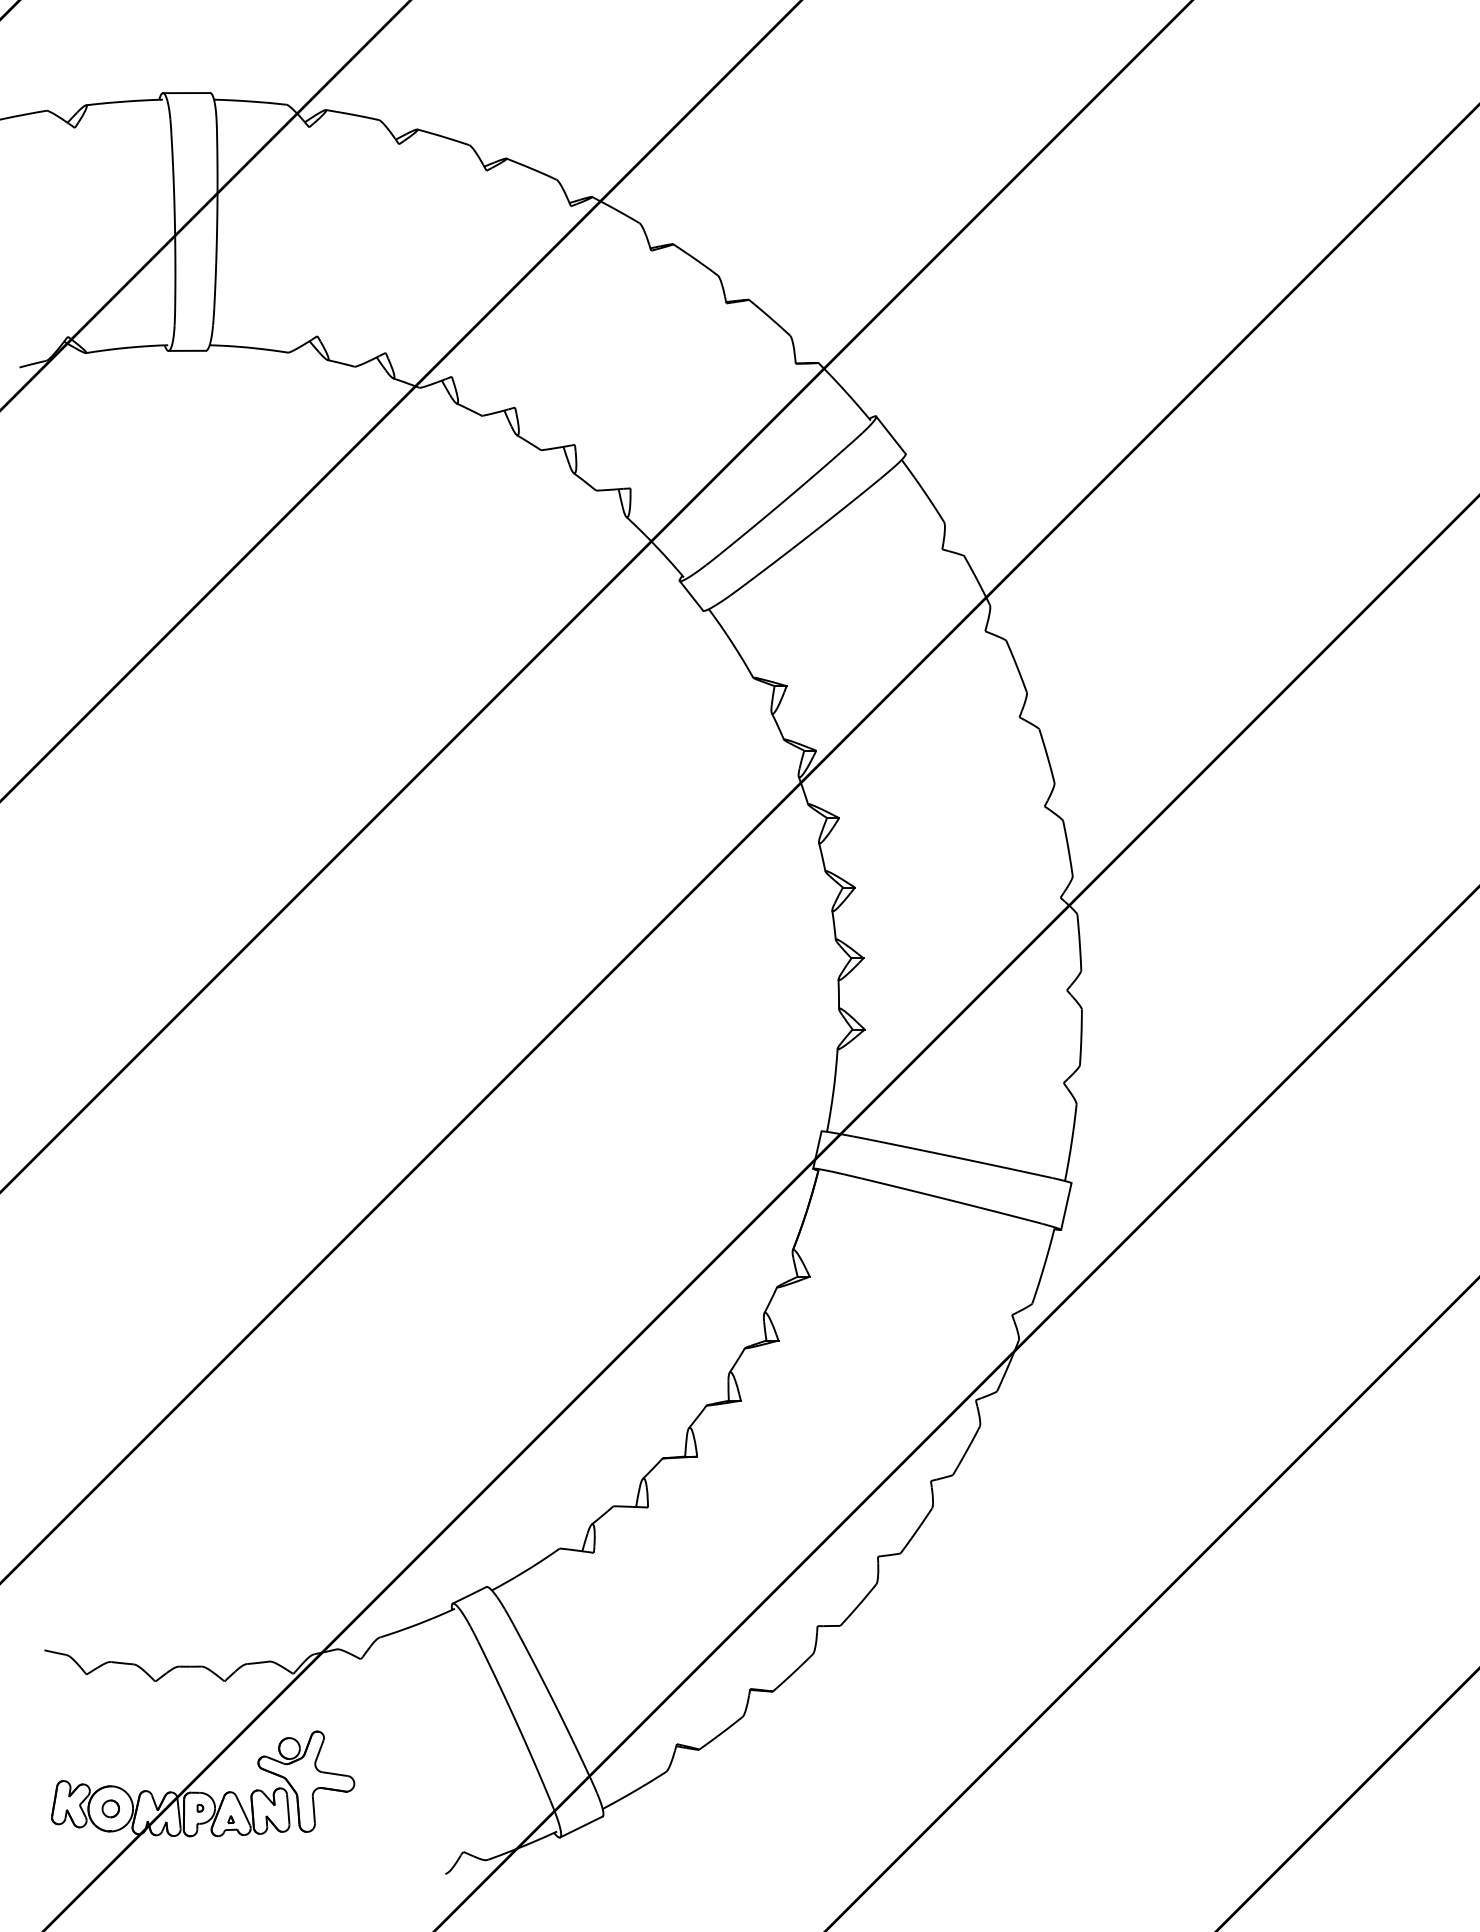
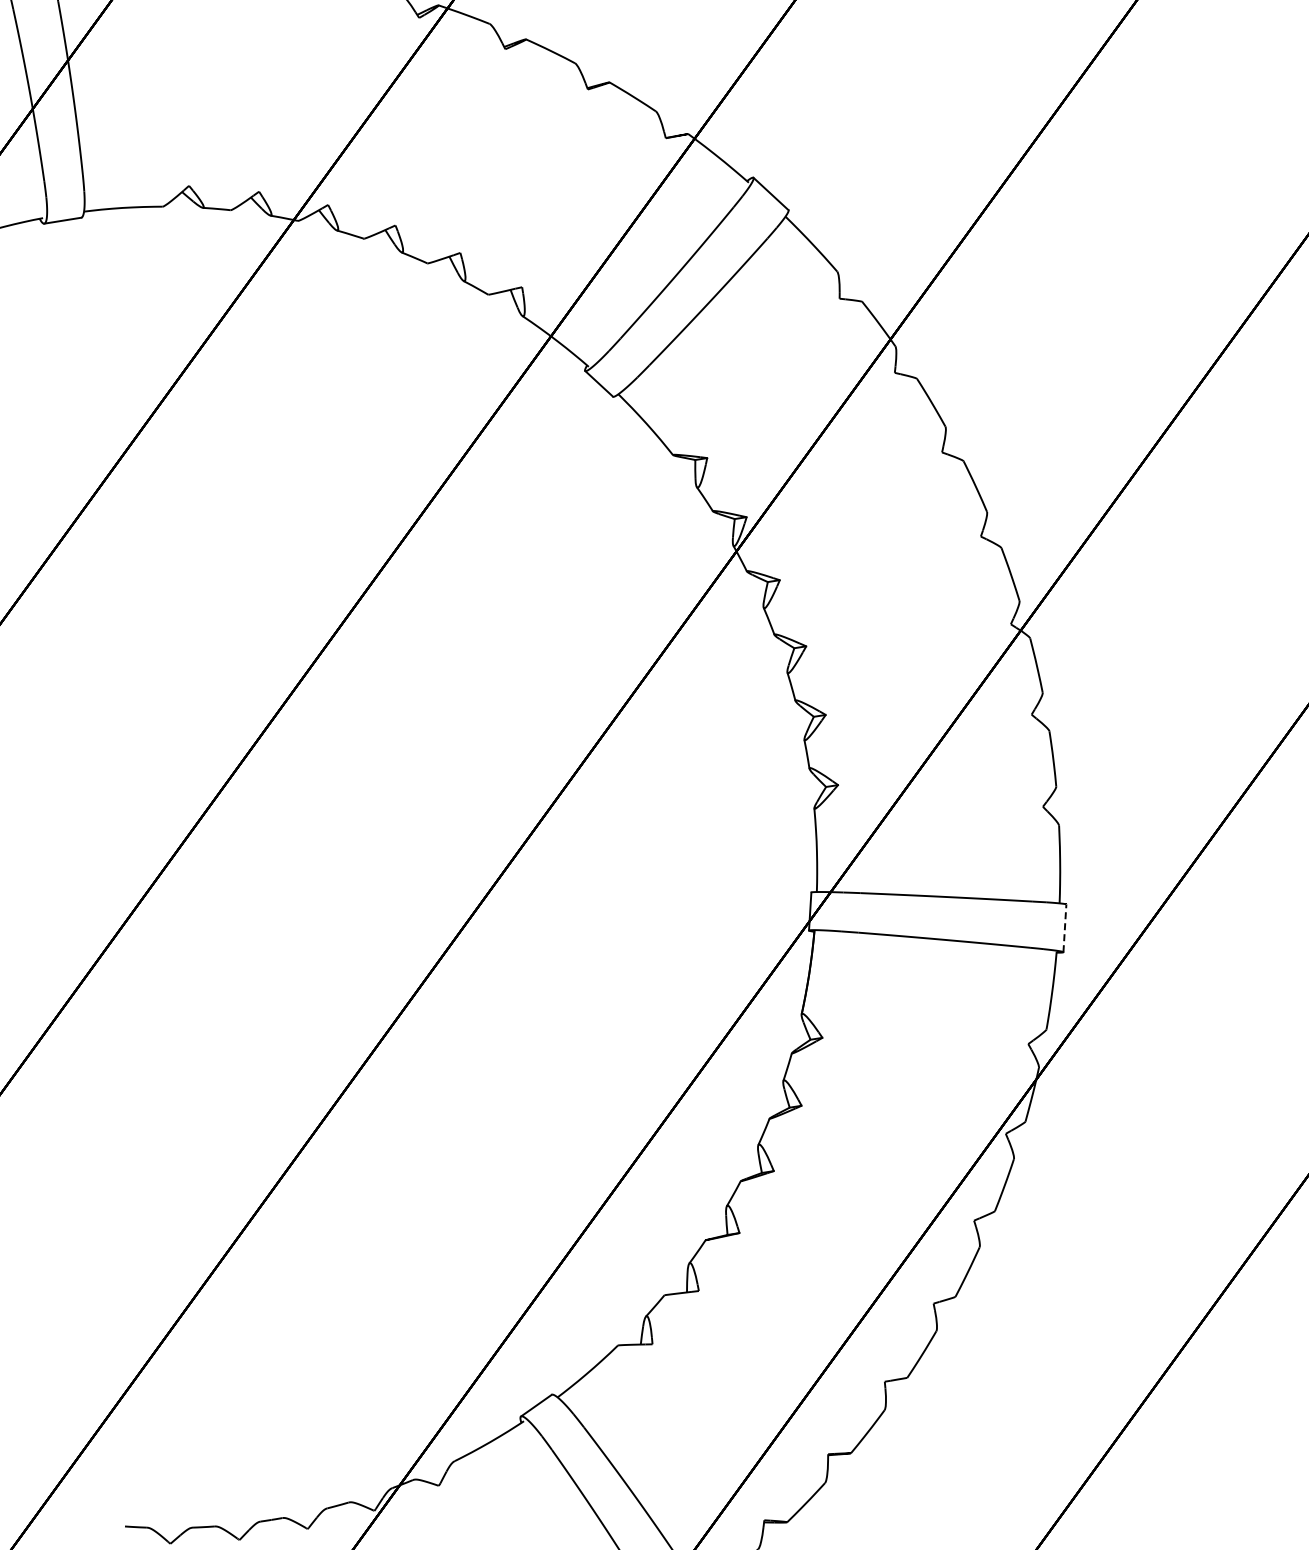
line: (1066, 1206) -> (1065, 928), solid -> dashed

